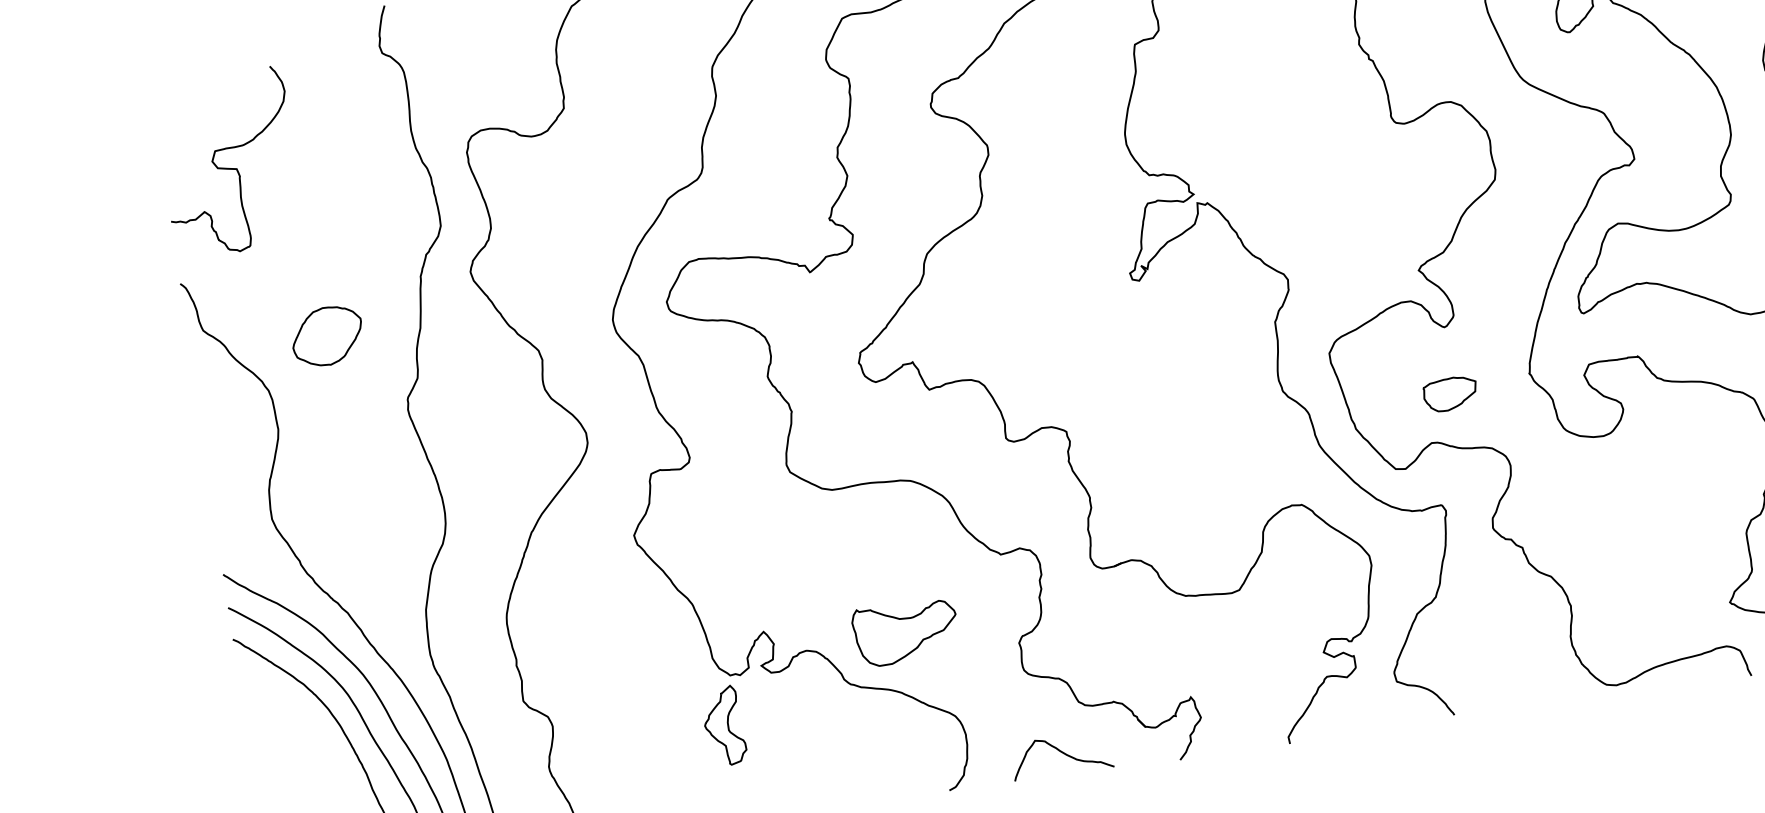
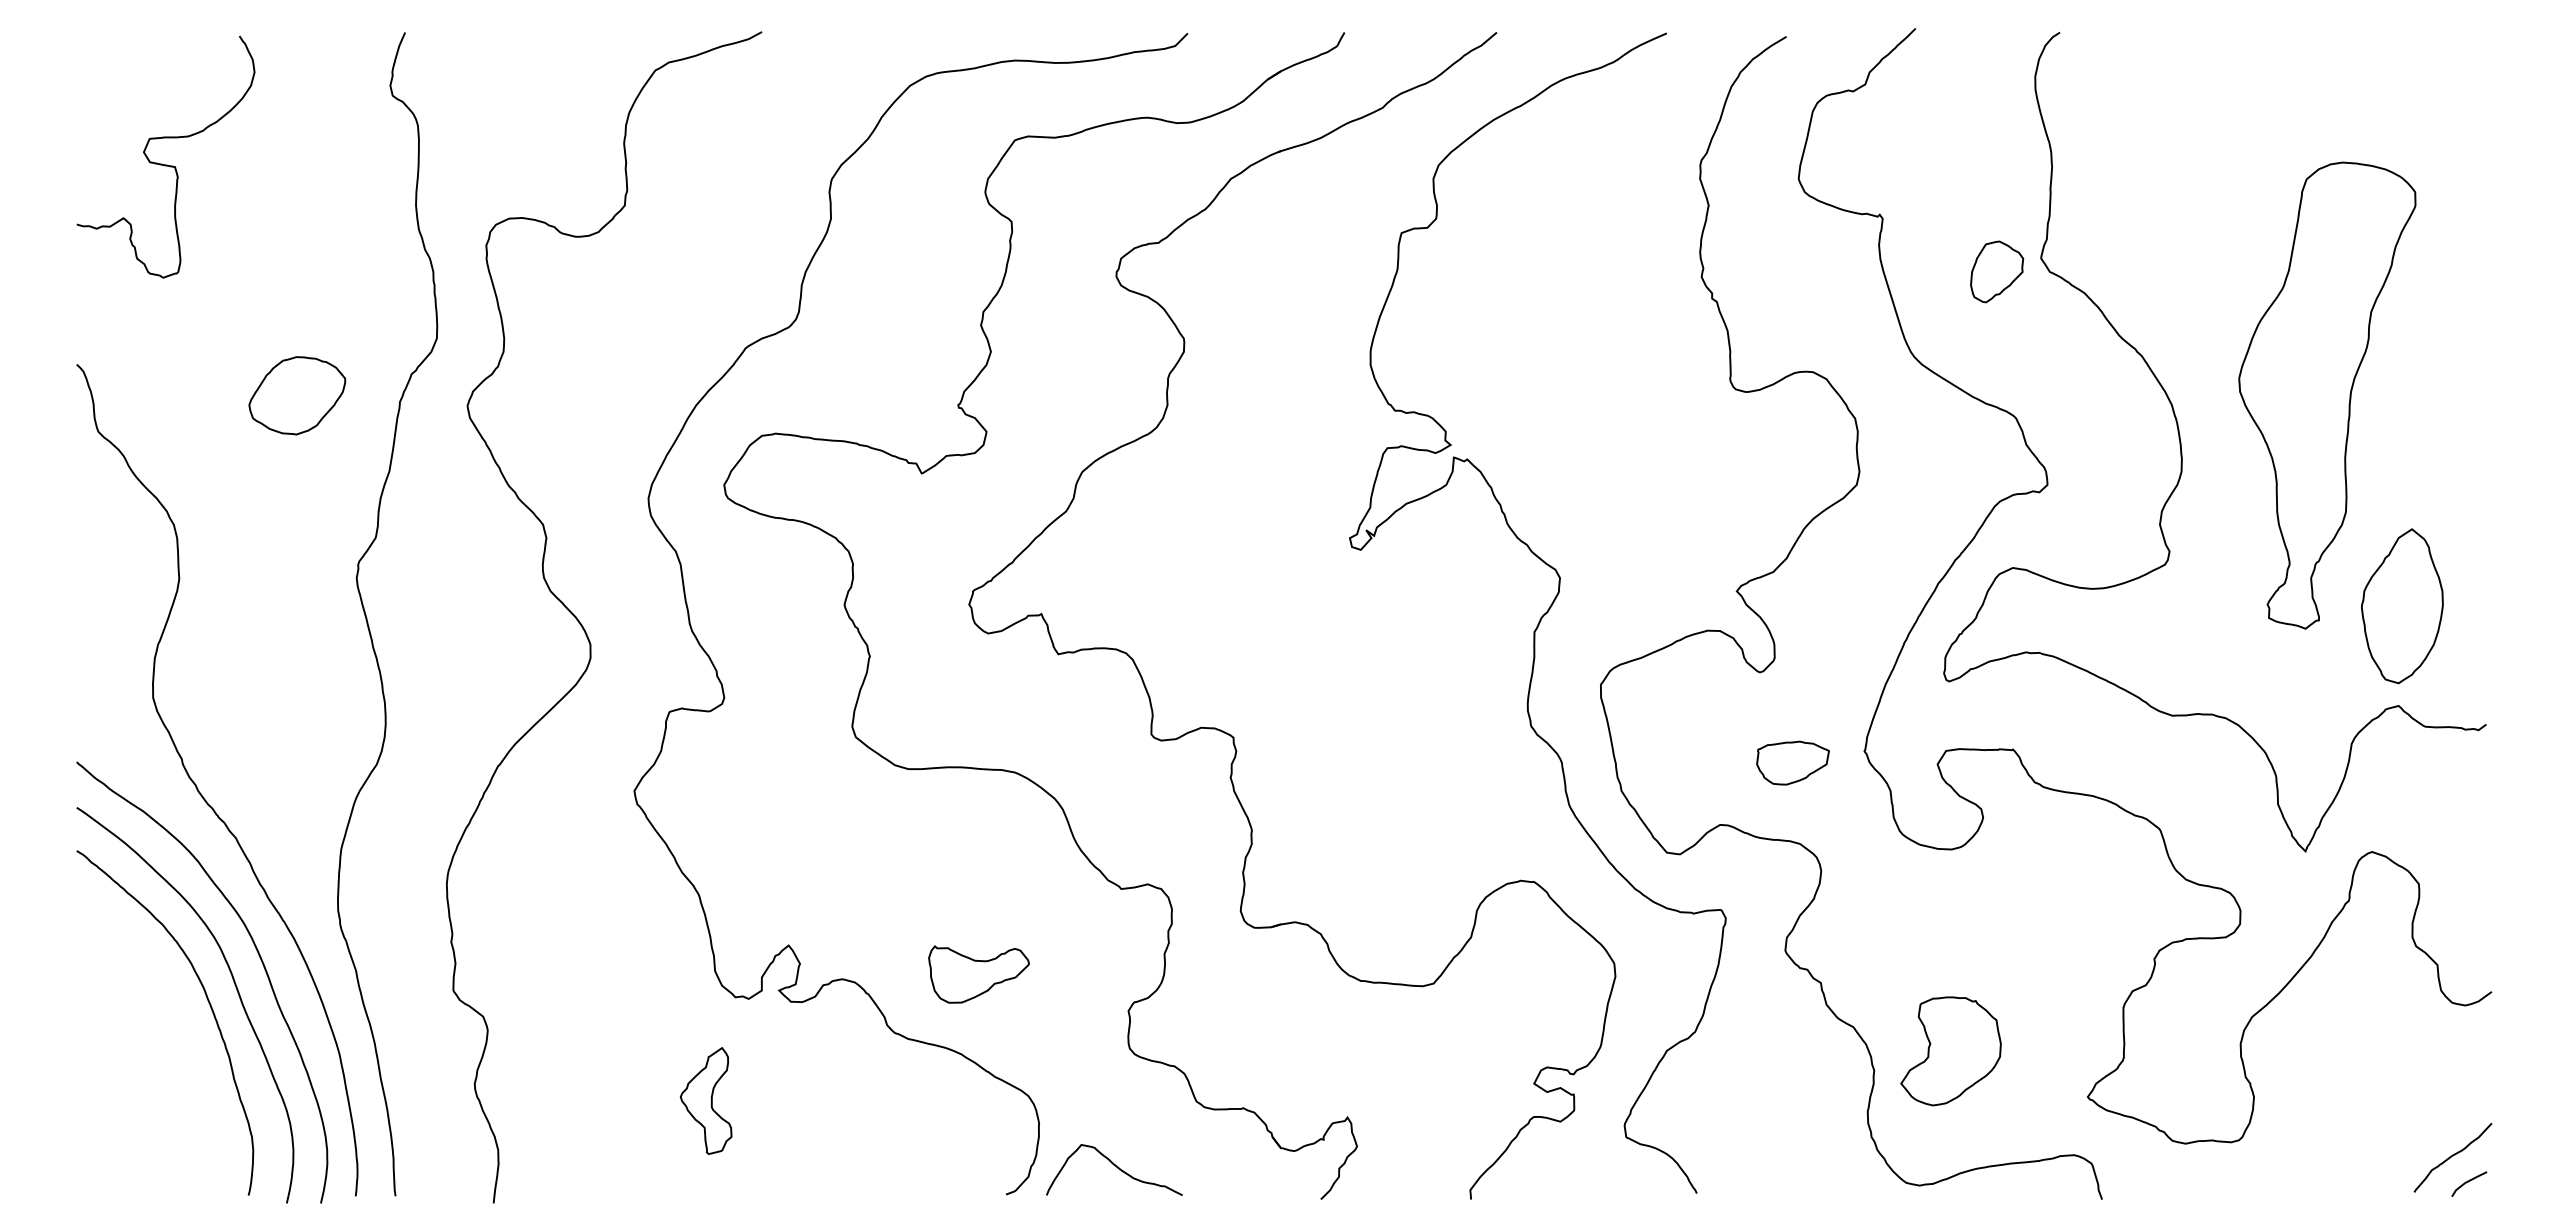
curve: (227, 167) -> (162, 163), moved
part: (327, 336) -> (297, 395), moved
part: (1450, 393) -> (1792, 762), moved
part: (1624, 583) -> (1950, 1051), added
part: (905, 632) -> (978, 974), size x0.71
part: (724, 725) -> (706, 1100), moved
curve: (1063, 753) -> (1116, 1167), moved

